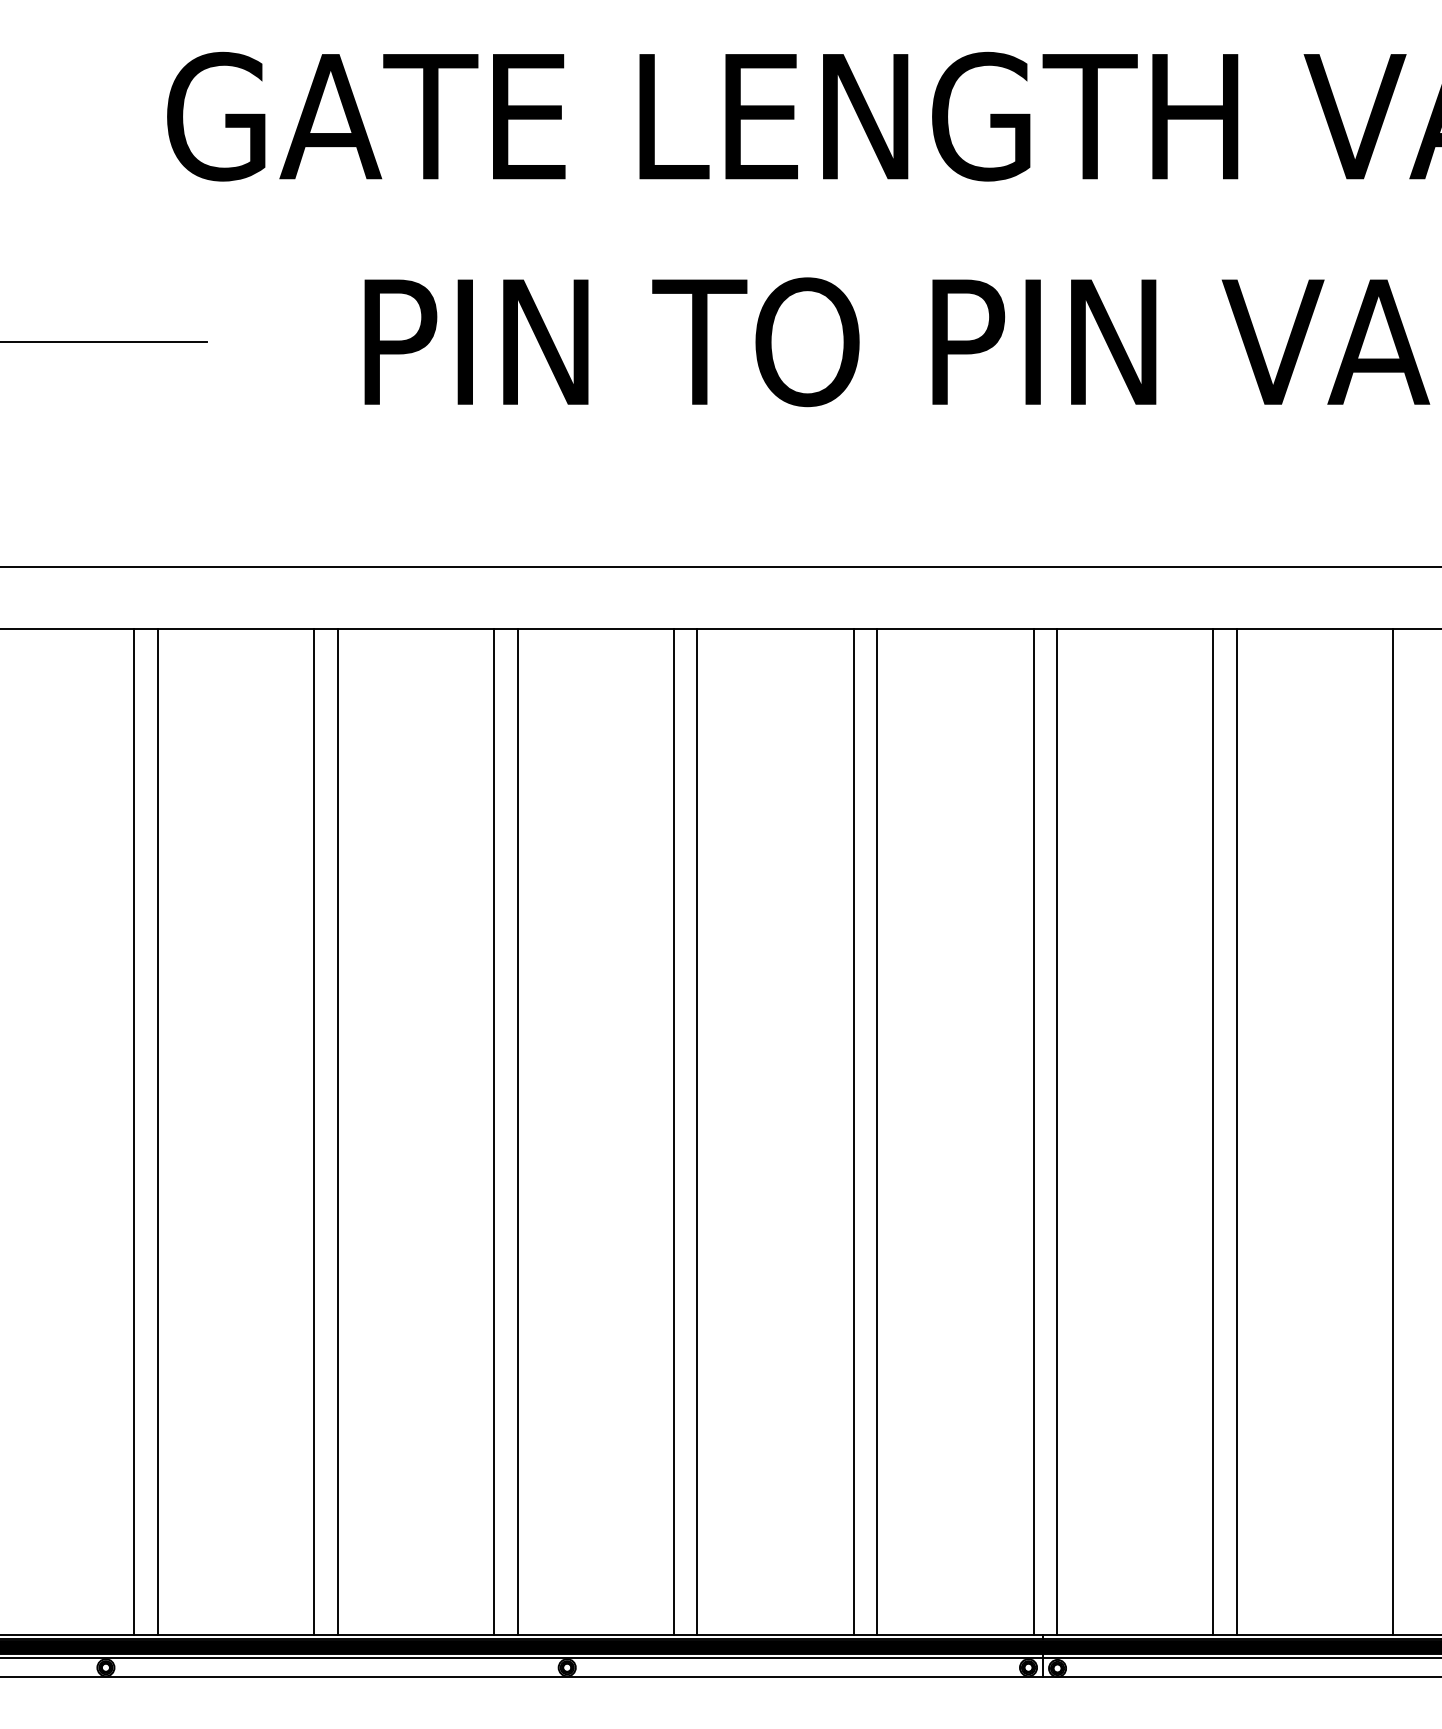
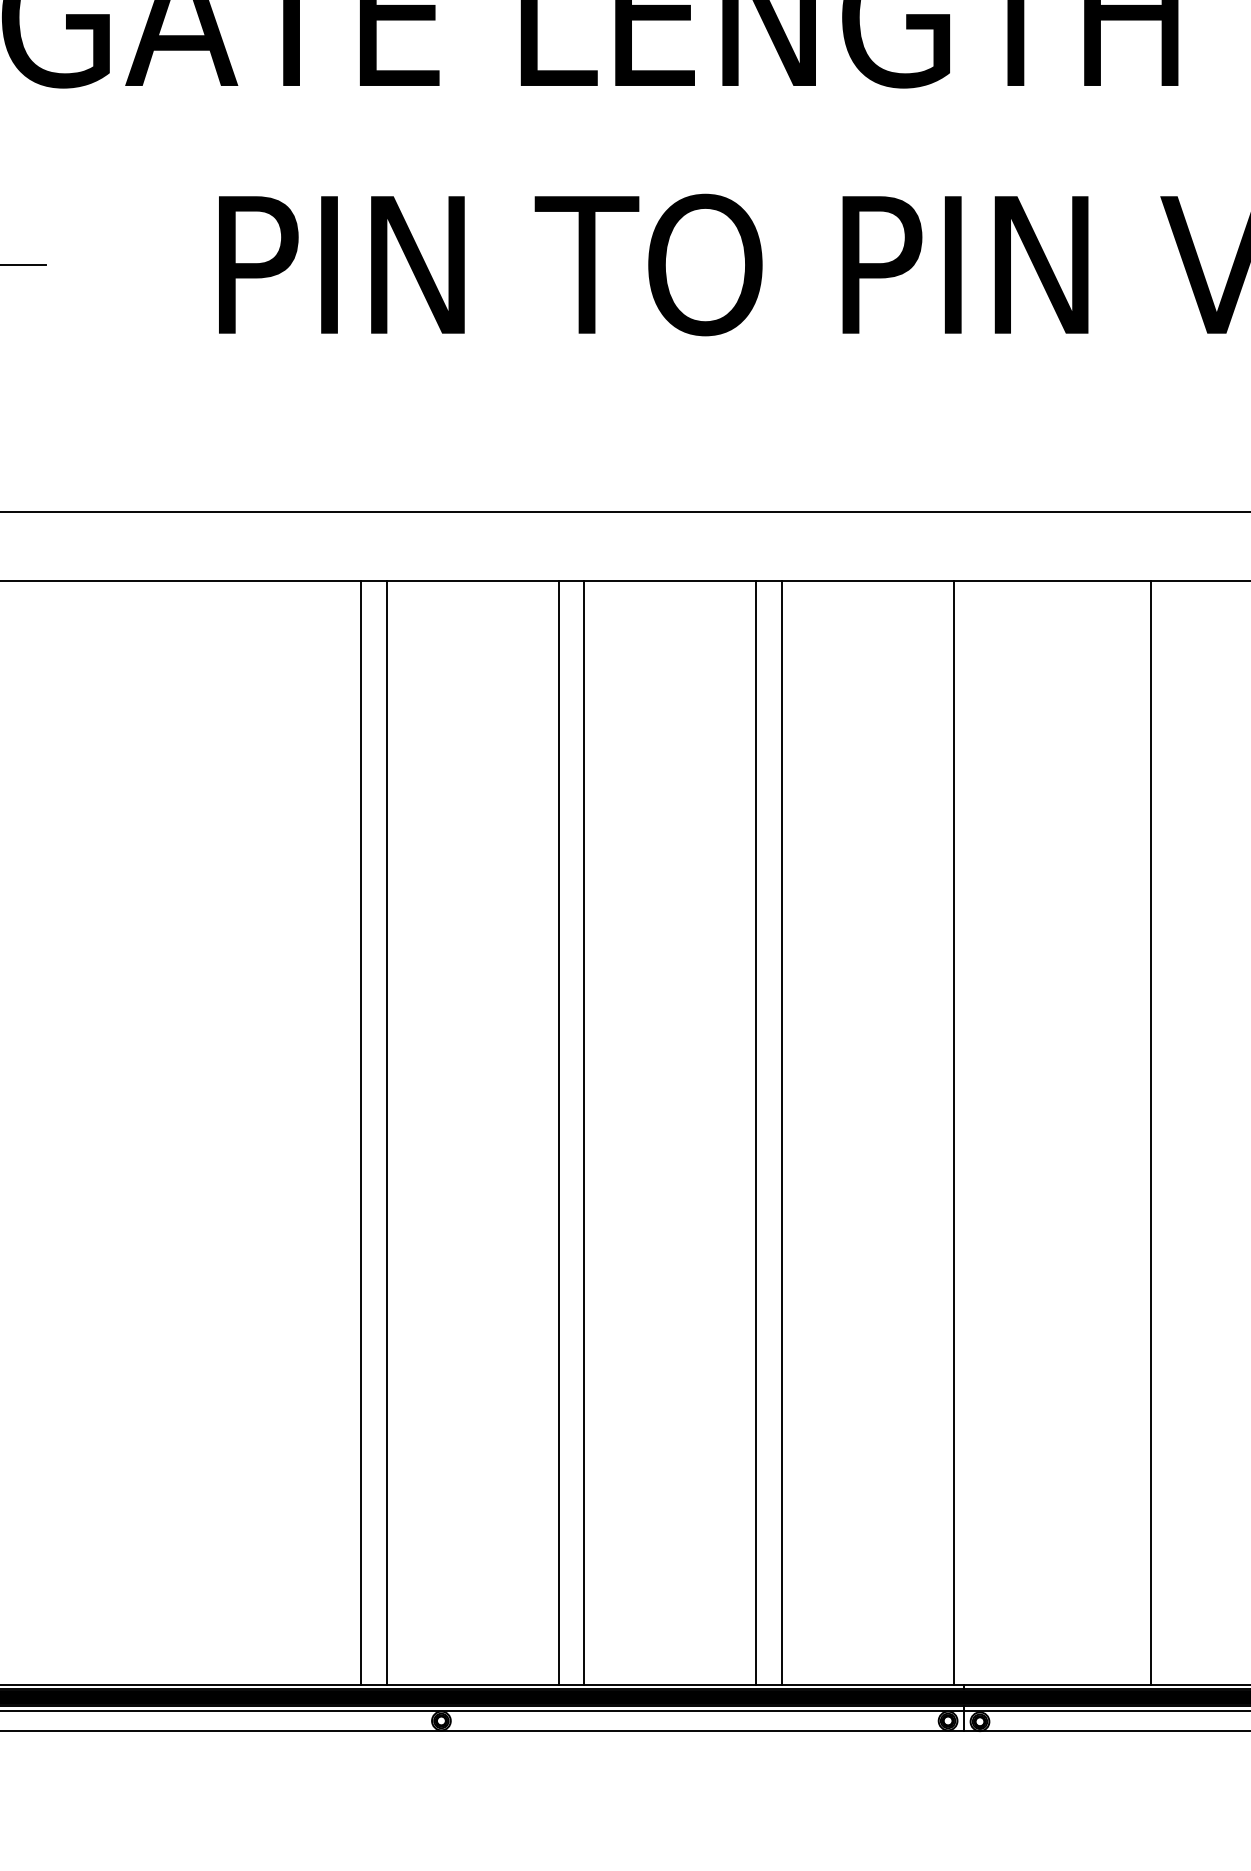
line: (314, 1131) -> (163, 1131), removed
line: (337, 1131) -> (189, 1131), removed
line: (1057, 1131) -> (979, 1131), removed
line: (1236, 1131) -> (1176, 1131), removed

